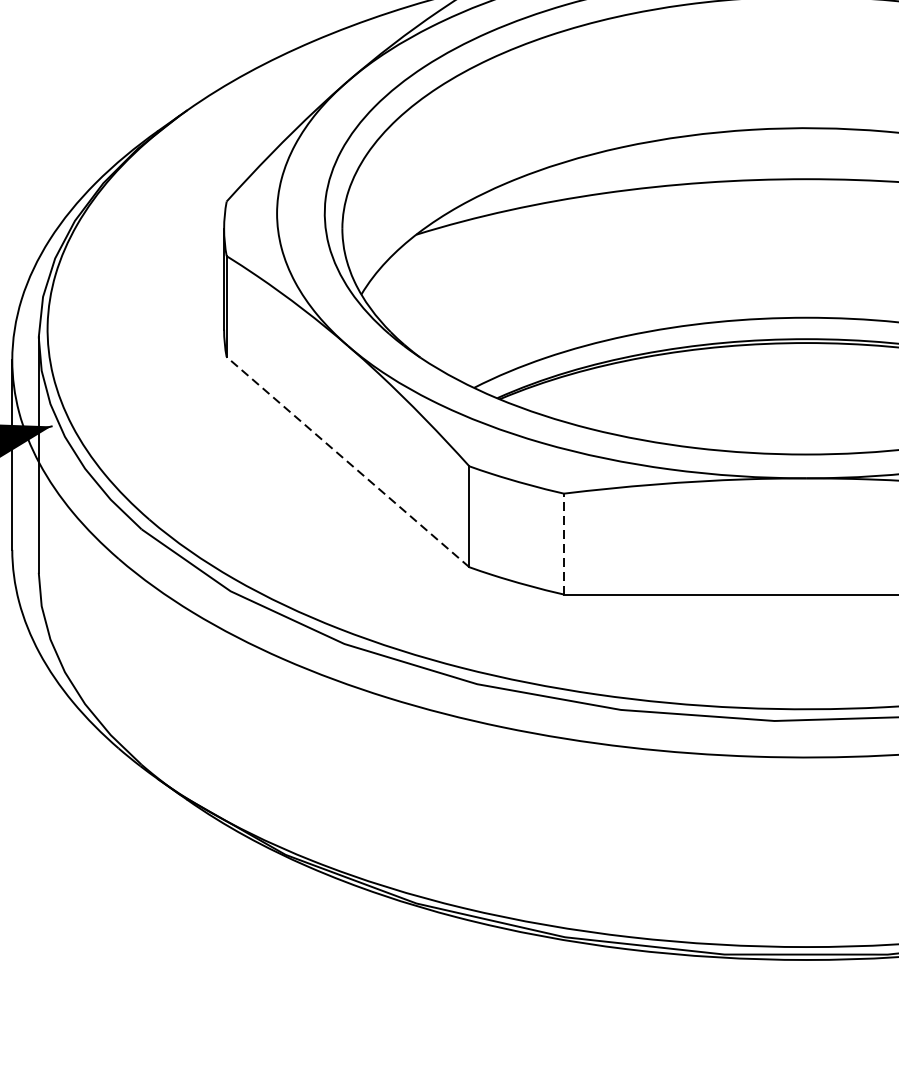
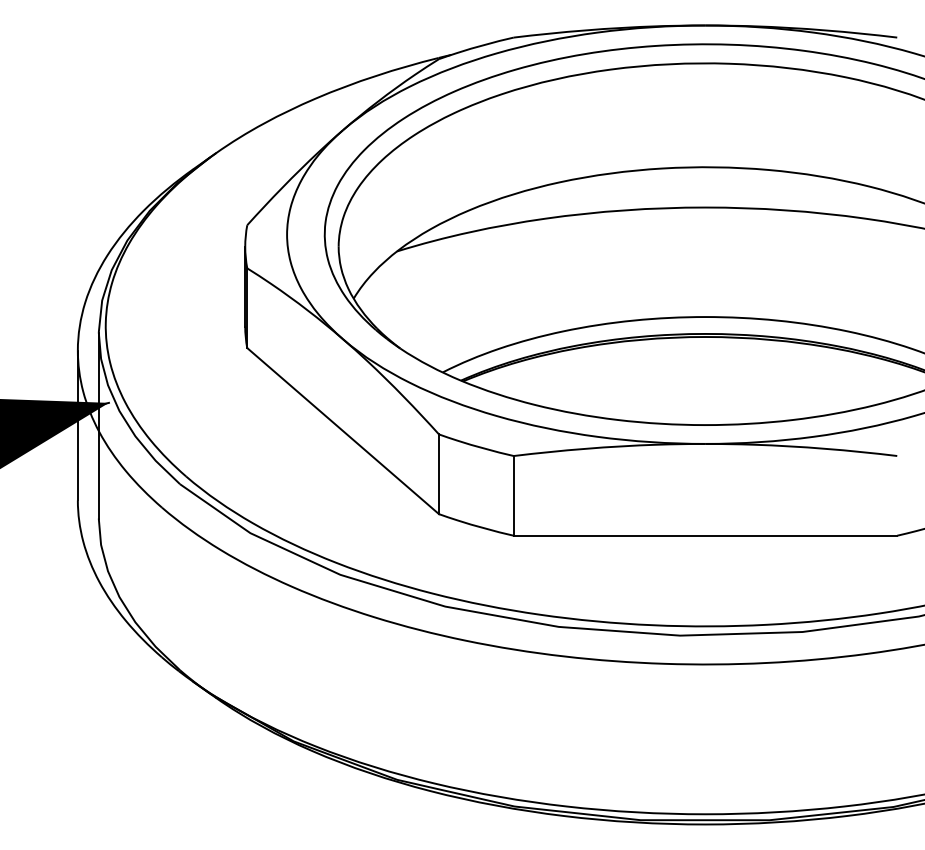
line: (348, 462) -> (343, 431), dashed -> solid
line: (563, 543) -> (513, 495), dashed -> solid

